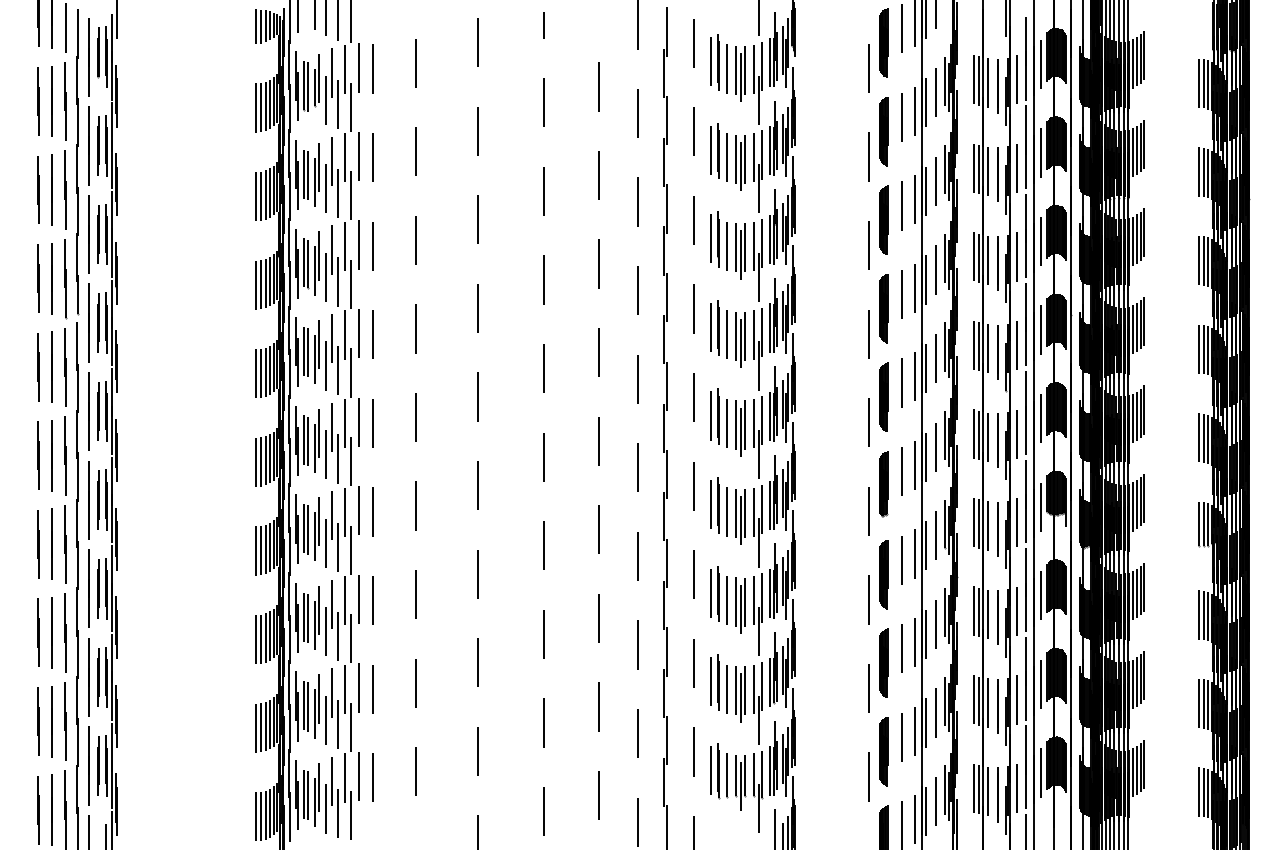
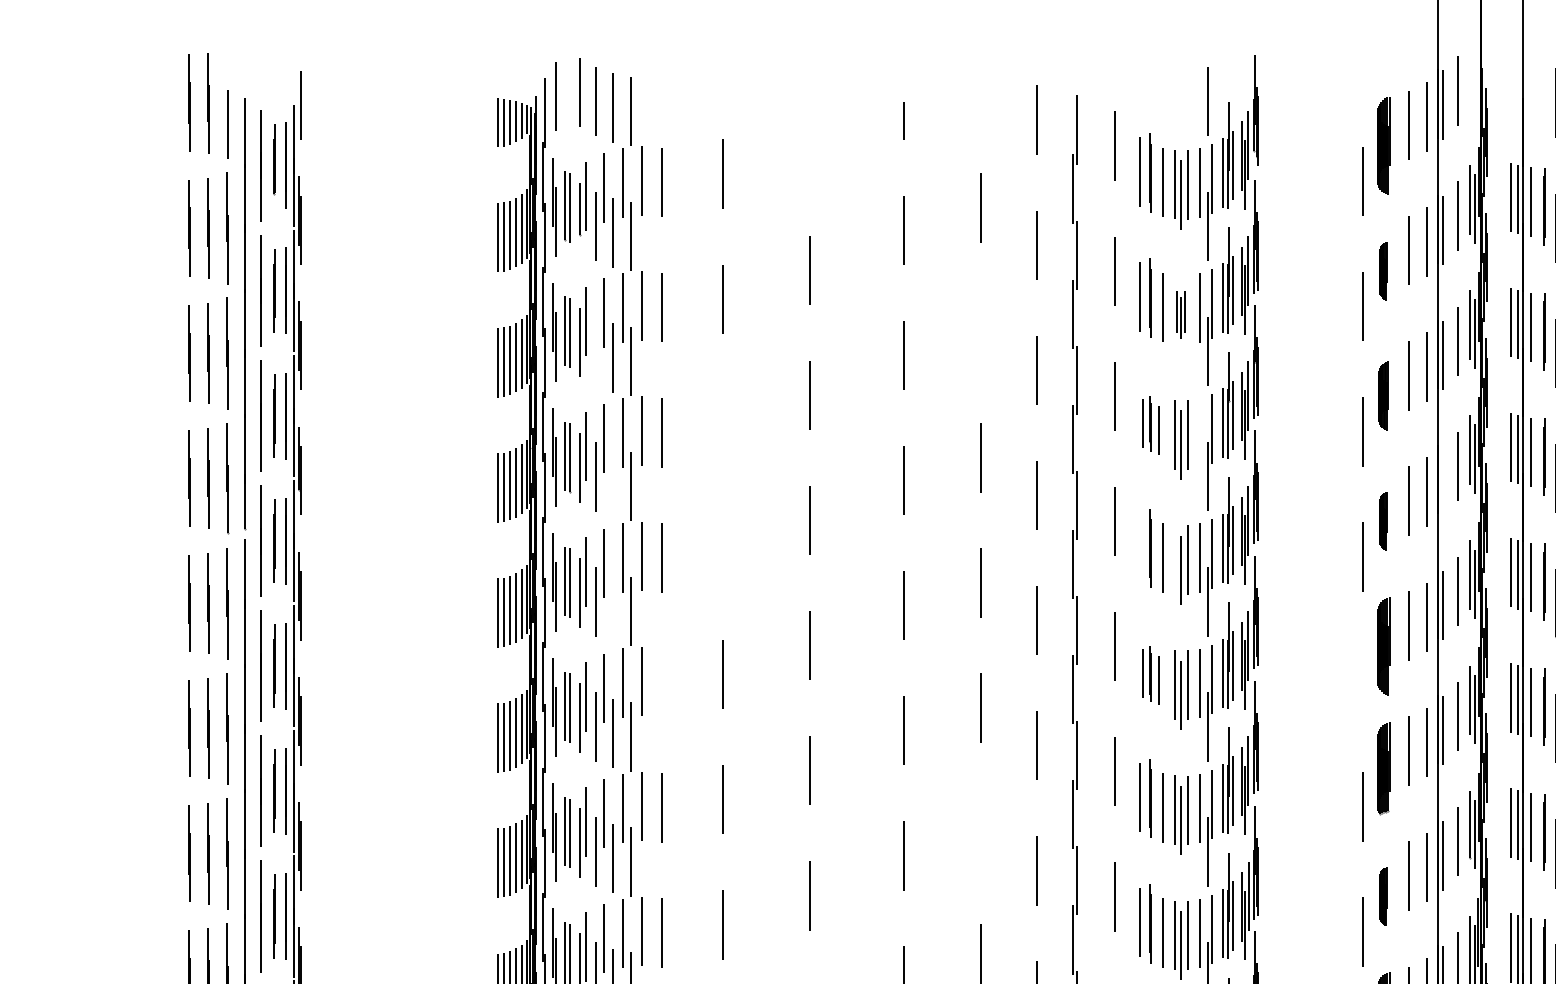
line: (477, 42) -> (809, 145), removed
part: (883, 131) -> (1382, 270), size x0.6
part: (740, 162) -> (1181, 314), size x0.6
line: (598, 175) -> (980, 332), removed
line: (325, 188) -> (595, 351), removed
part: (883, 219) -> (1382, 395), size x0.7
line: (416, 239) -> (723, 423), removed
part: (718, 240) -> (1149, 424), size x0.7
line: (753, 246) -> (1199, 433), removed
line: (926, 279) -> (1443, 479), removed
line: (338, 281) -> (613, 482), removed
part: (883, 308) -> (1382, 520), size x0.6
line: (711, 326) -> (1140, 546), removed
line: (416, 328) -> (723, 548), removed
line: (736, 335) -> (1175, 558), removed
line: (338, 370) -> (613, 608), removed
part: (718, 417) -> (1149, 674), size x0.7
line: (868, 422) -> (1361, 681), removed
line: (372, 423) -> (661, 683), removed
line: (598, 529) -> (980, 832), removed
part: (883, 574) -> (1382, 896), size x0.6

